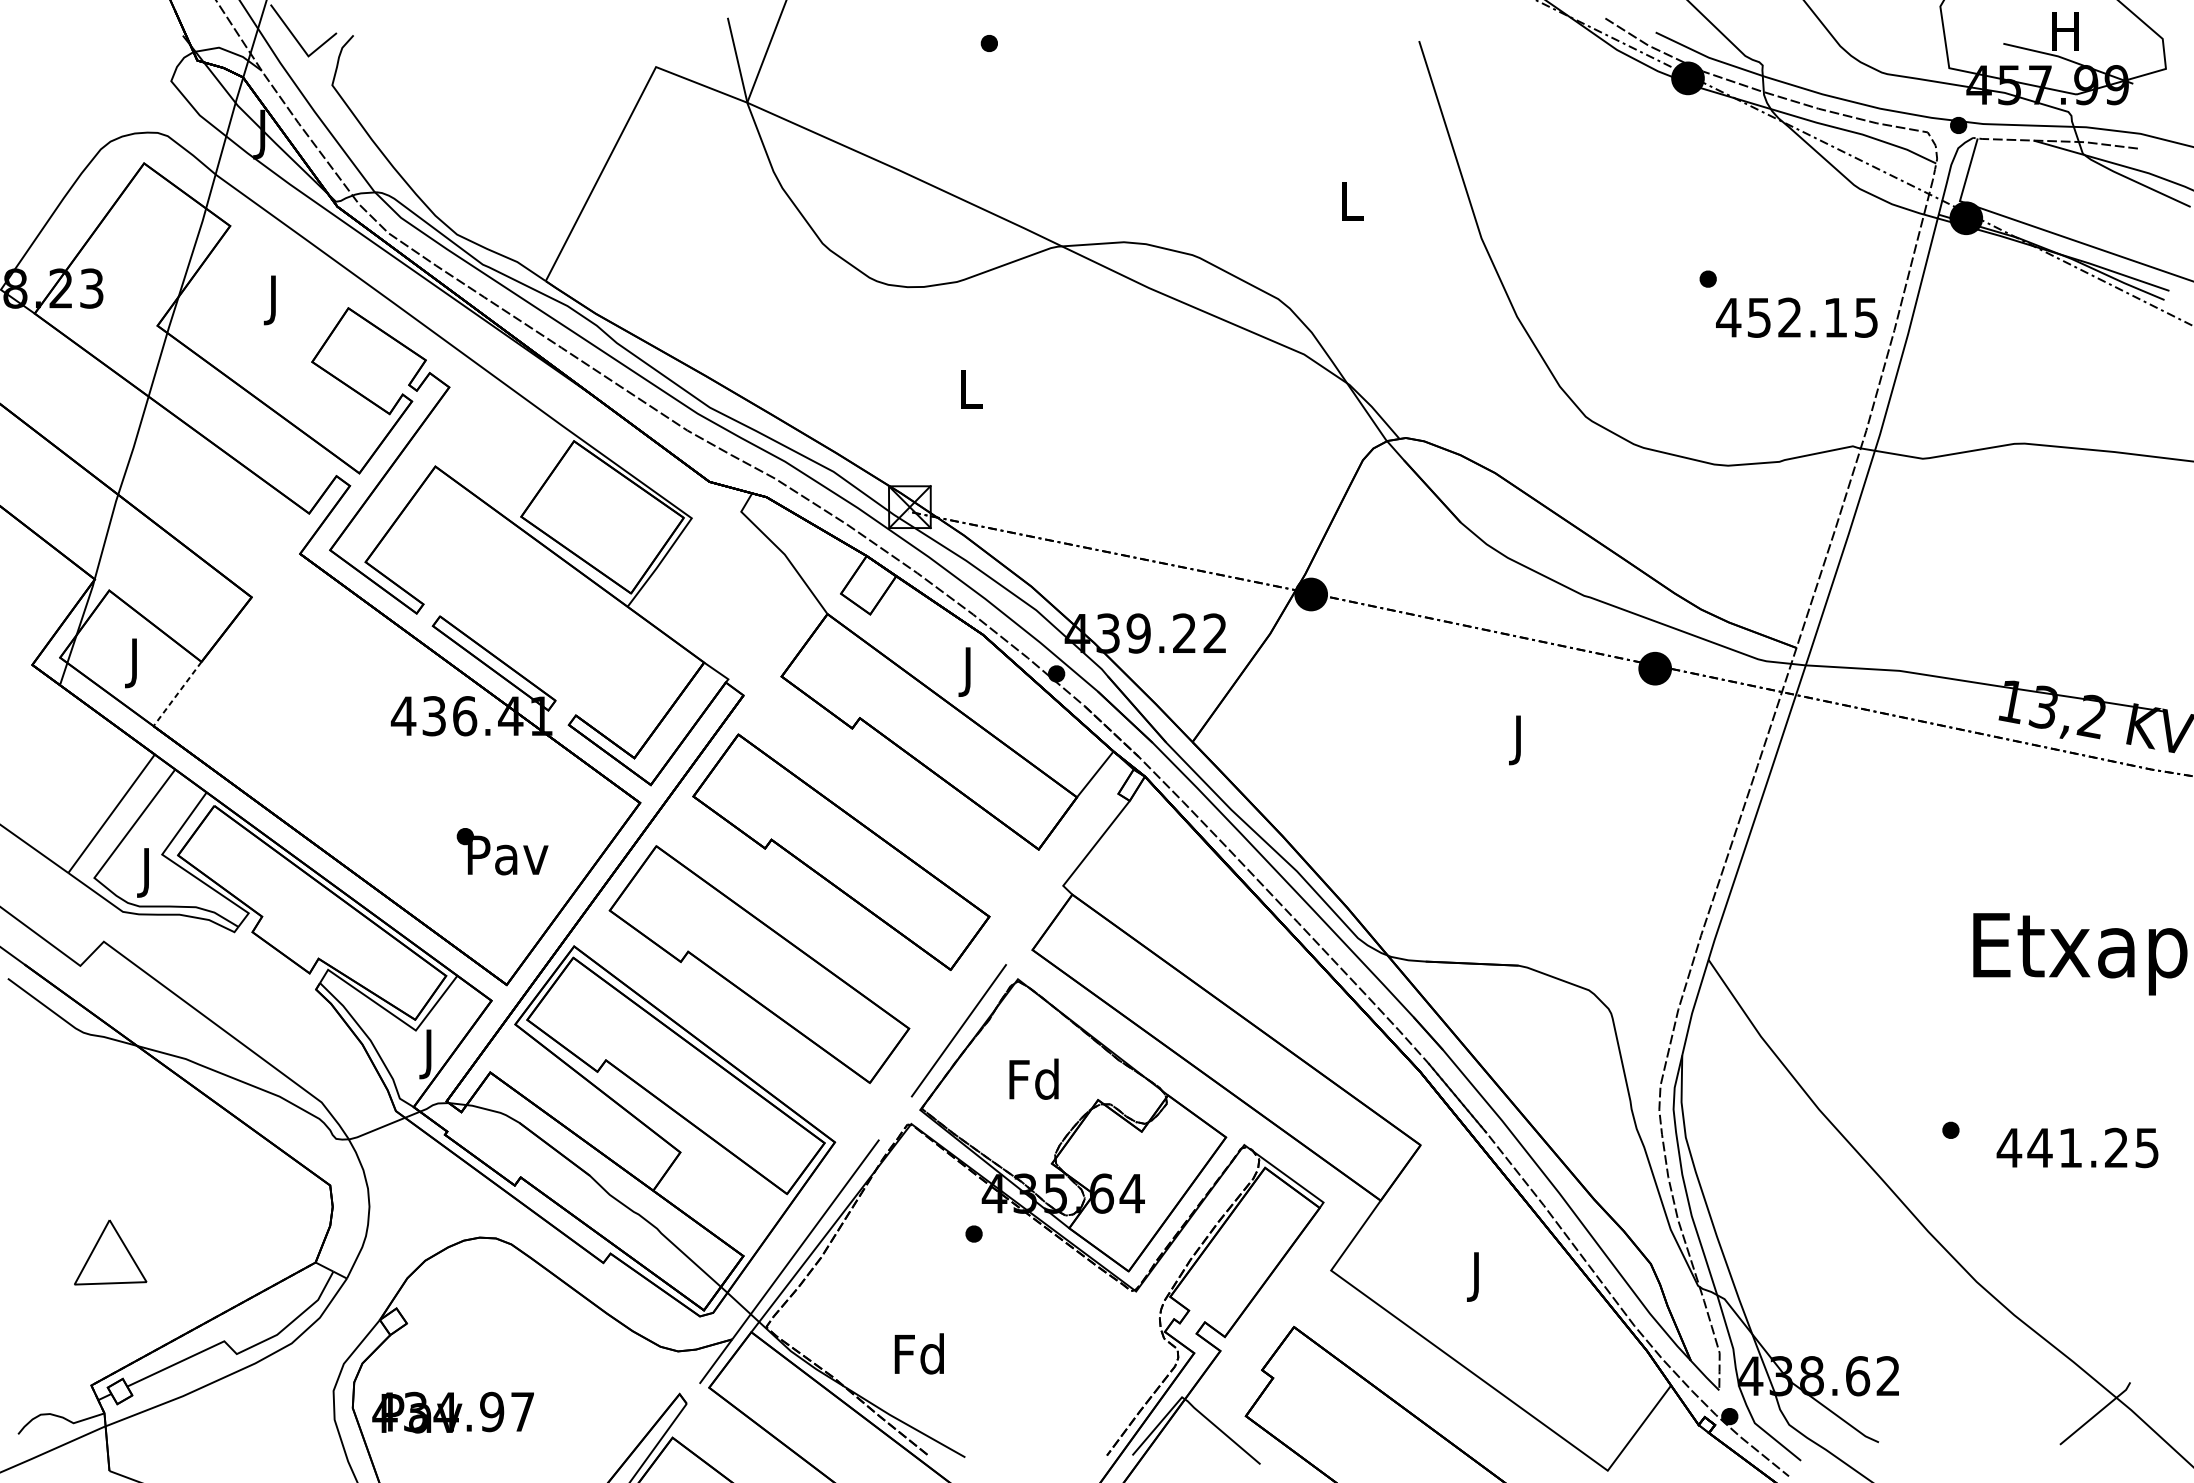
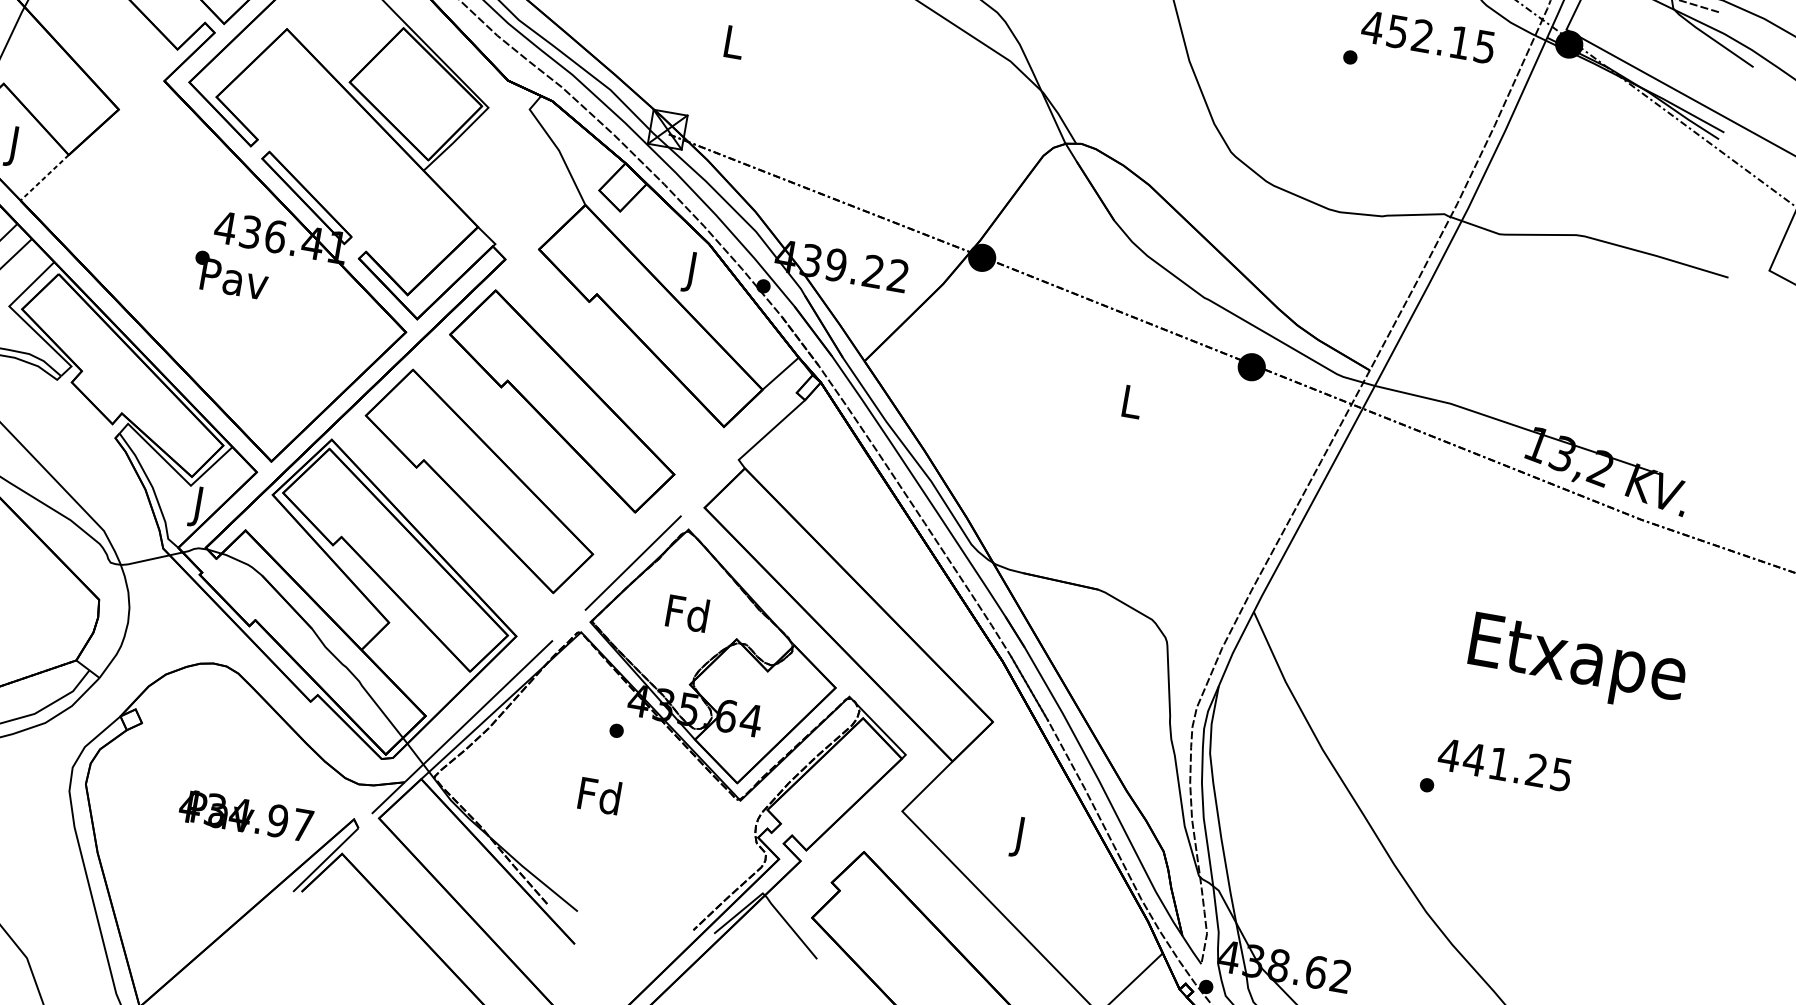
text: (1796, 317) -> (1428, 36), moved
text: (1520, 740) -> (1131, 406), J -> L
text: (502, 851) -> (230, 275), moved
text: (2077, 1147) -> (1504, 764), moved
text: (918, 1353) -> (599, 795), moved
text: (452, 1412) -> (245, 815), moved

